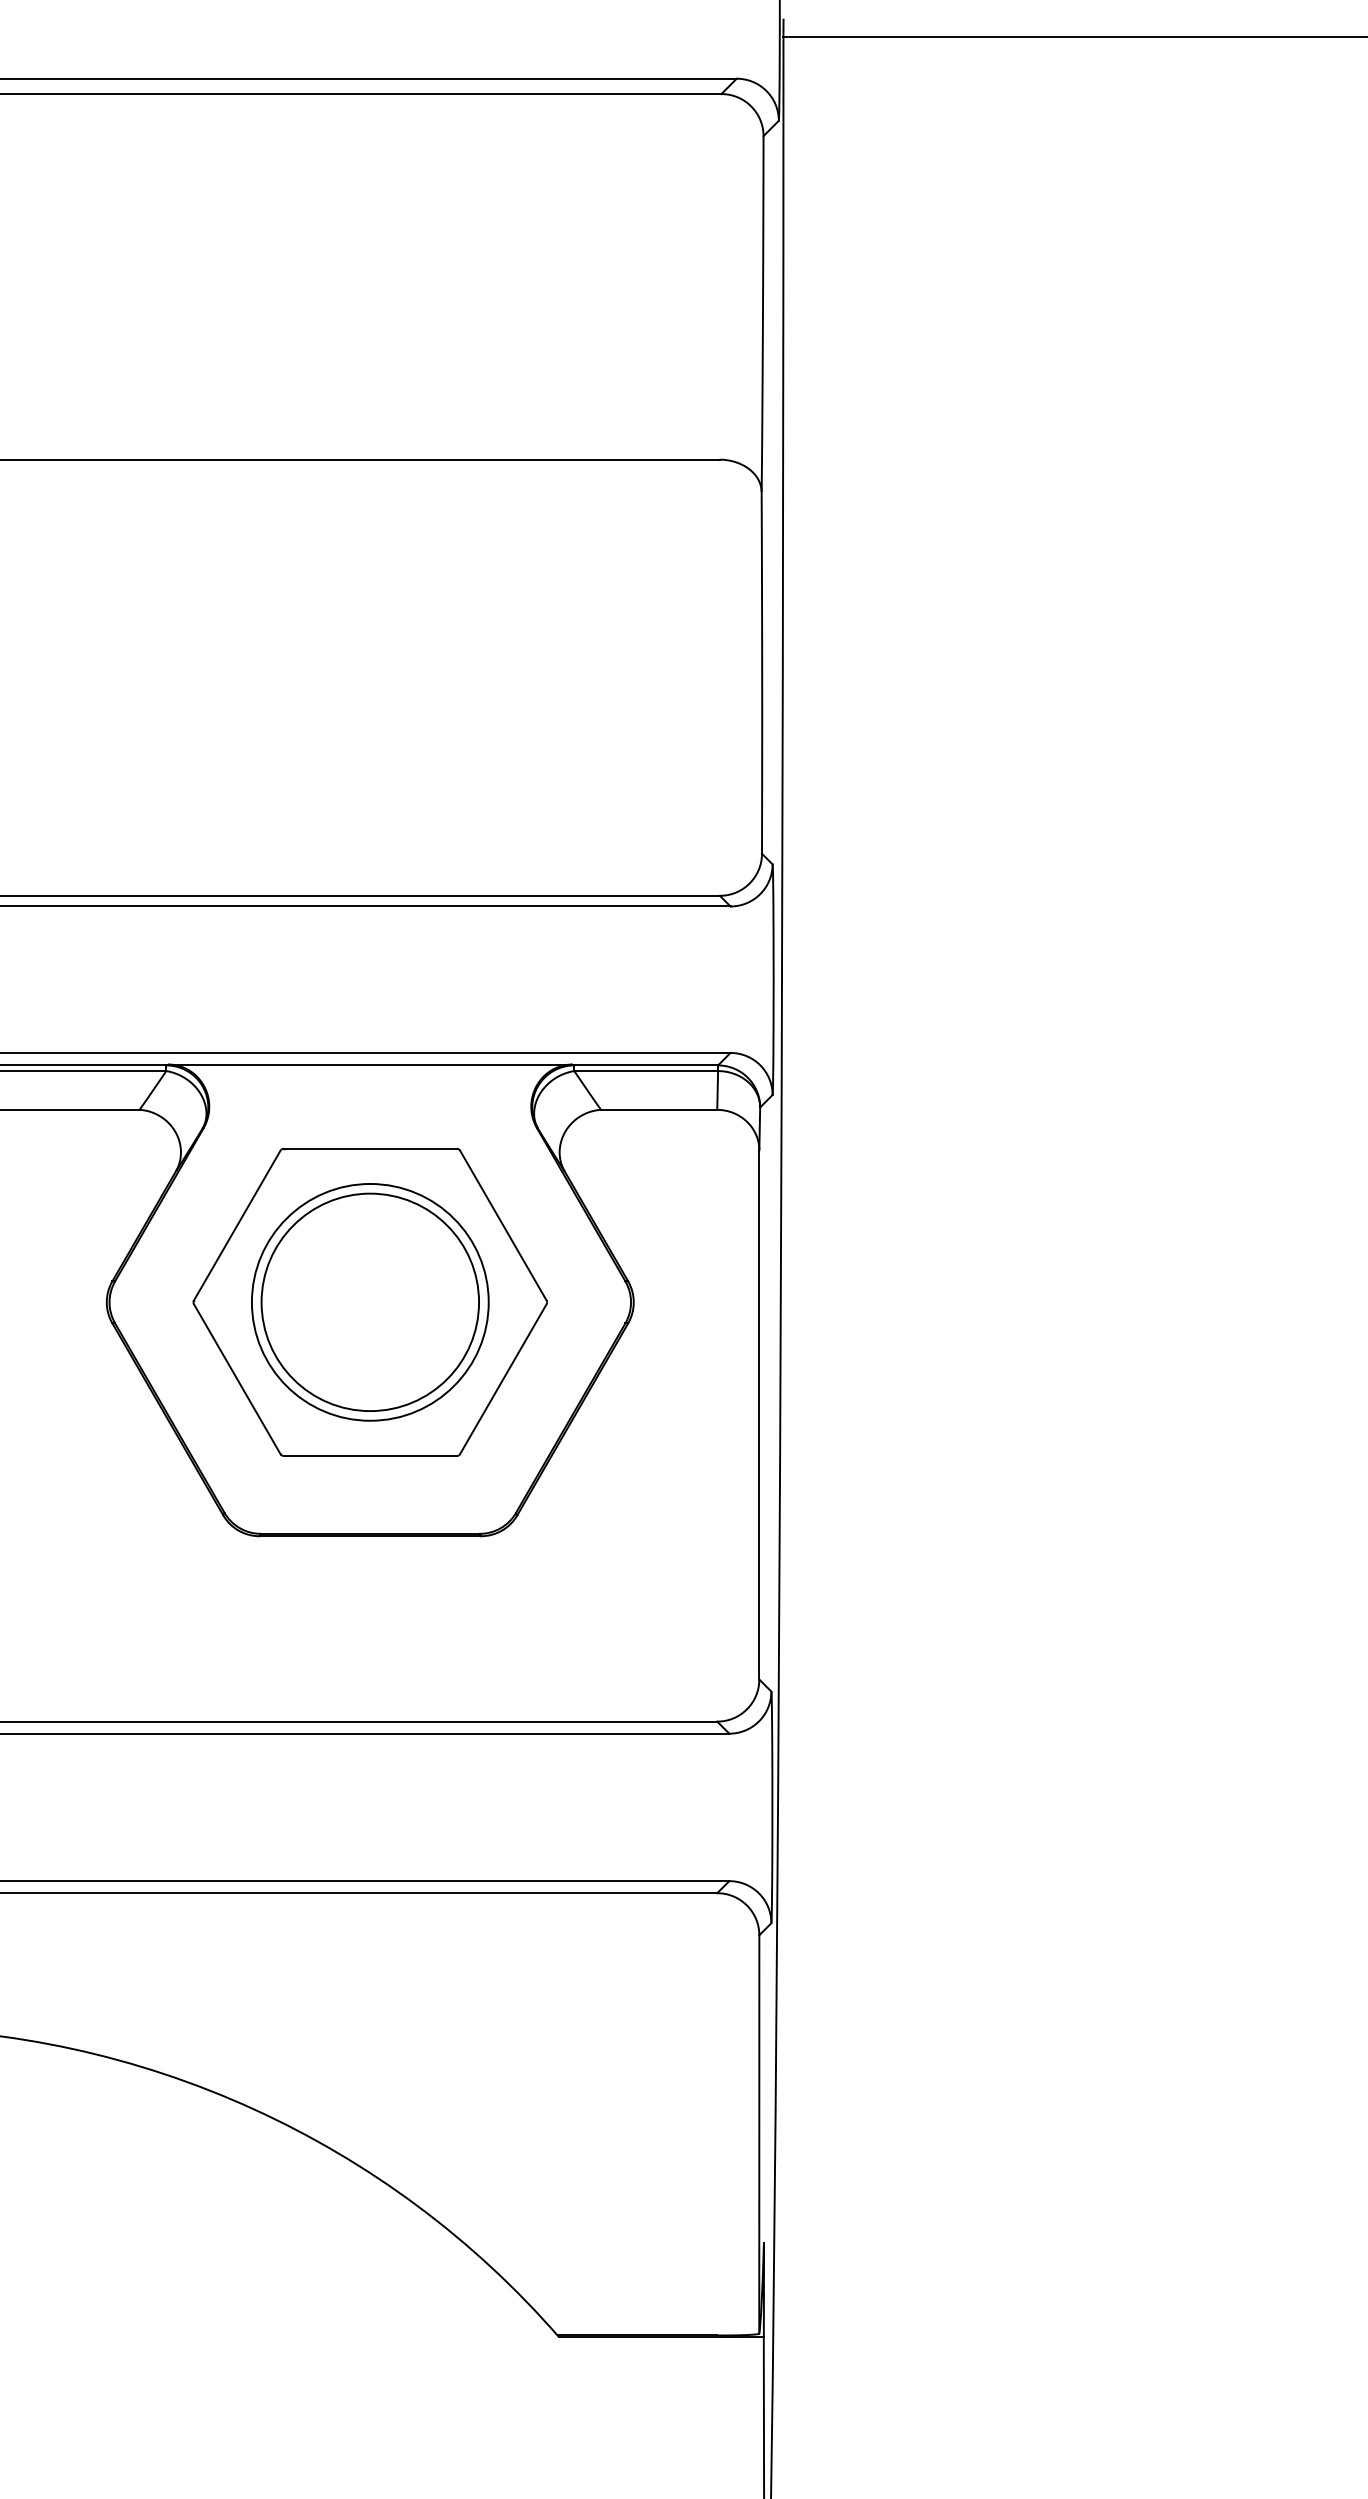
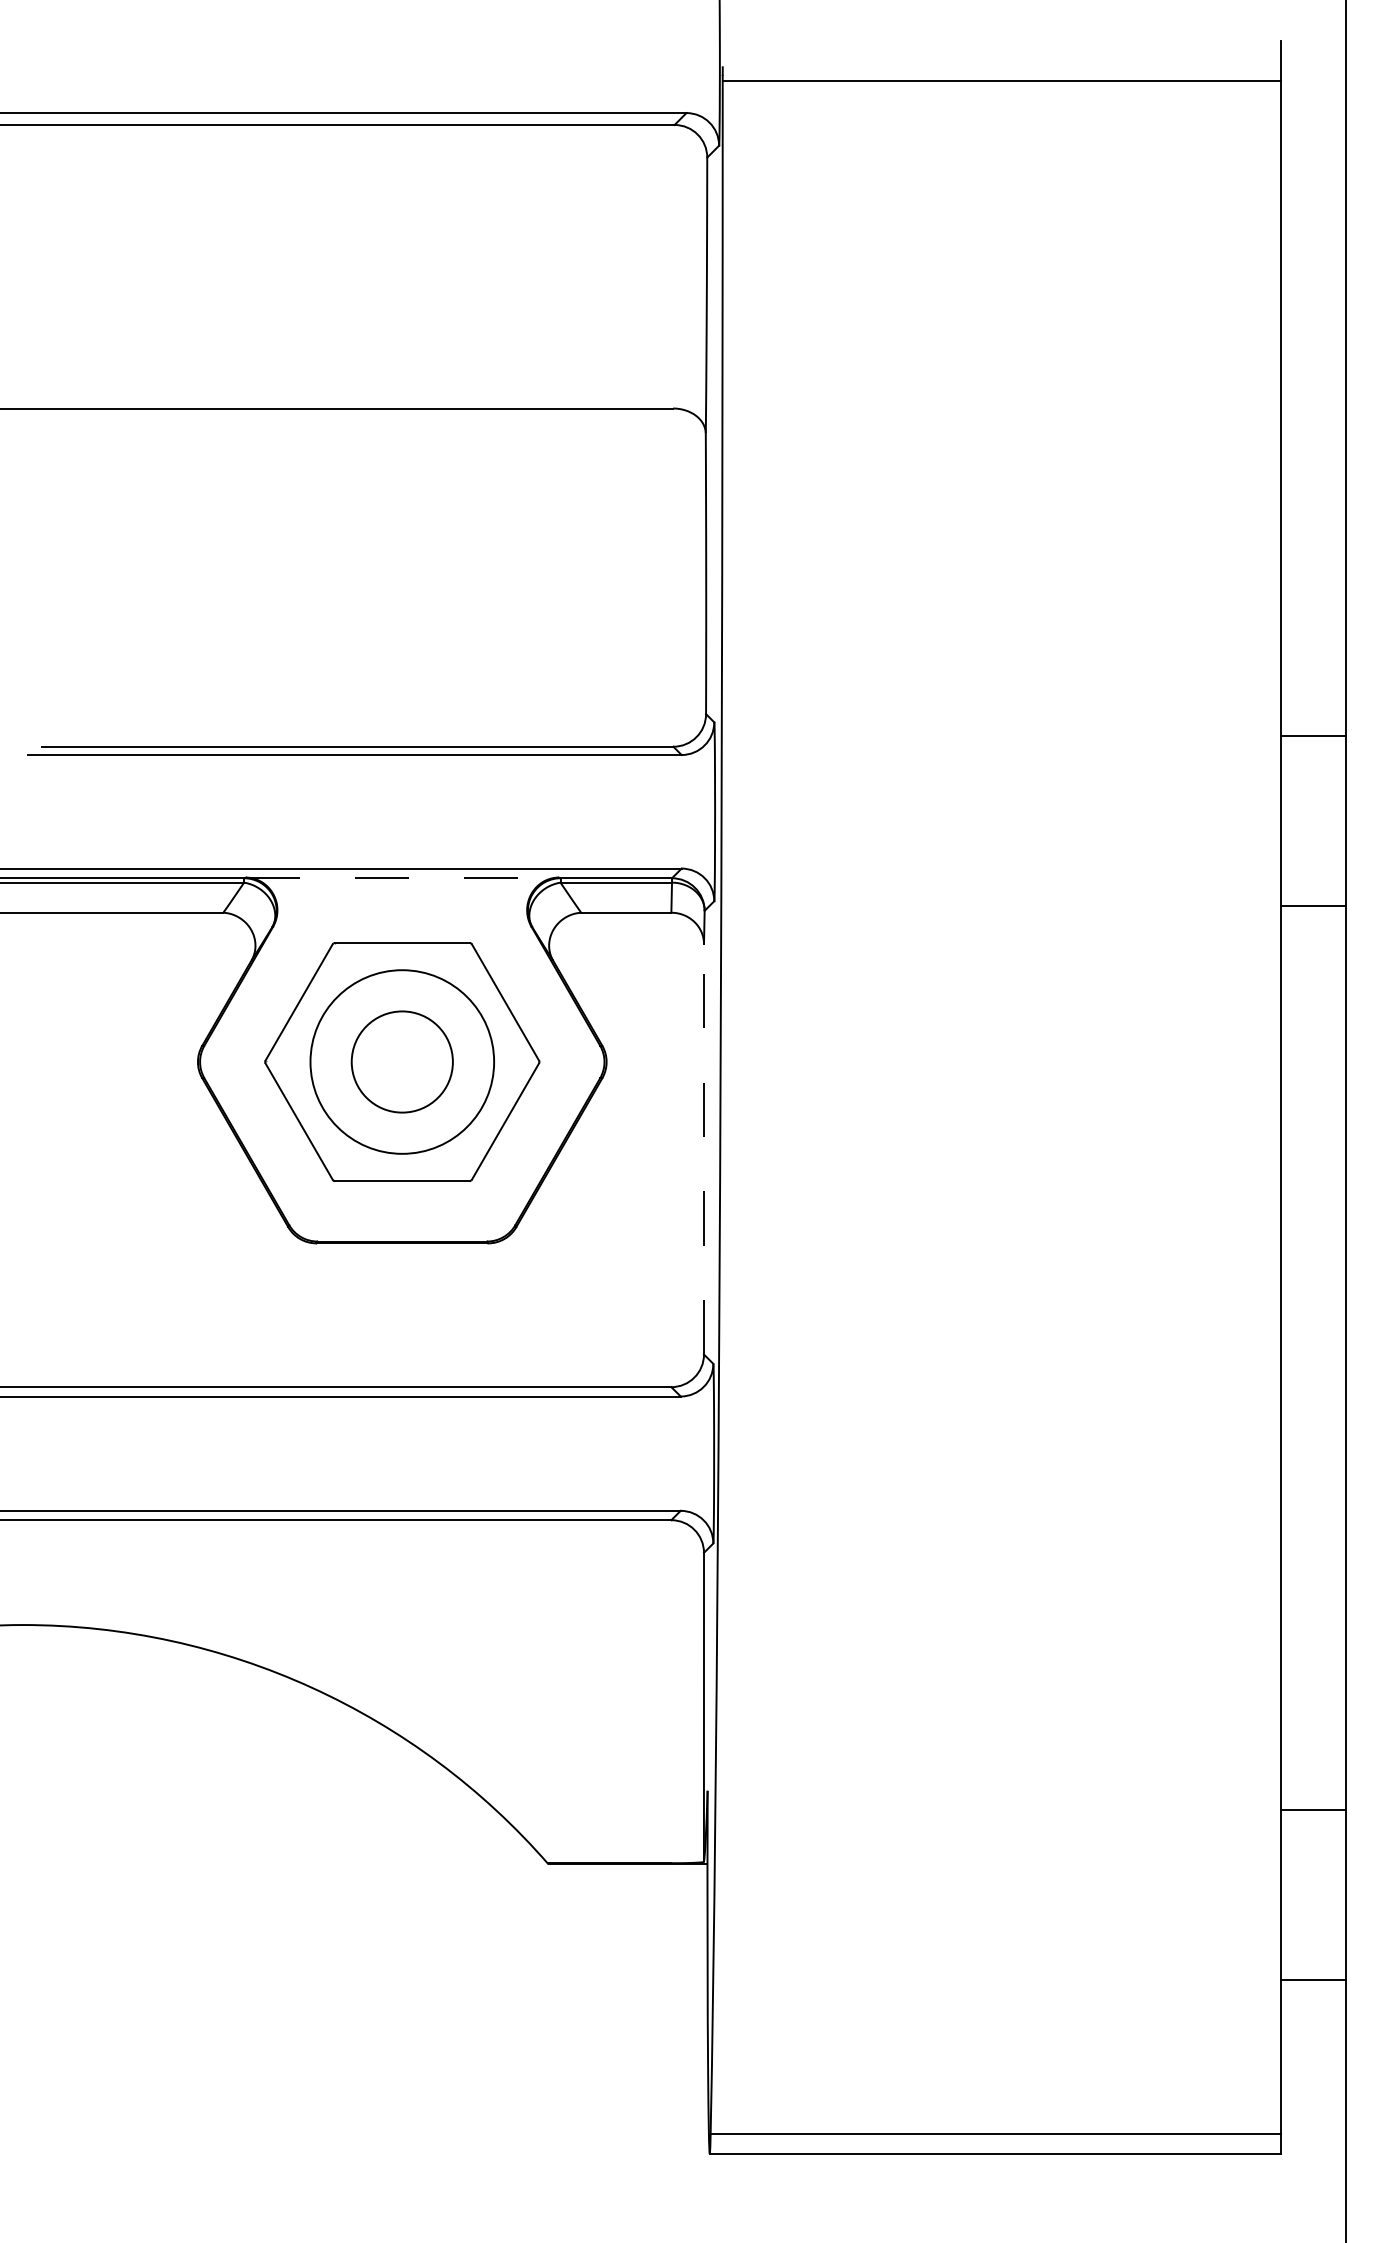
line: (370, 1064) -> (402, 877), solid -> dashed
circle: (370, 1301) -> (402, 1061), size x0.6
line: (759, 1413) -> (704, 1148), solid -> dashed

